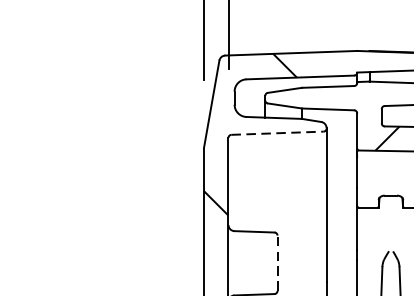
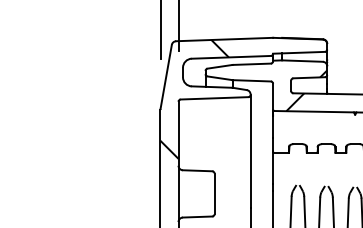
line: (277, 133) -> (214, 98), dashed -> solid
line: (277, 262) -> (214, 193), dashed -> solid

